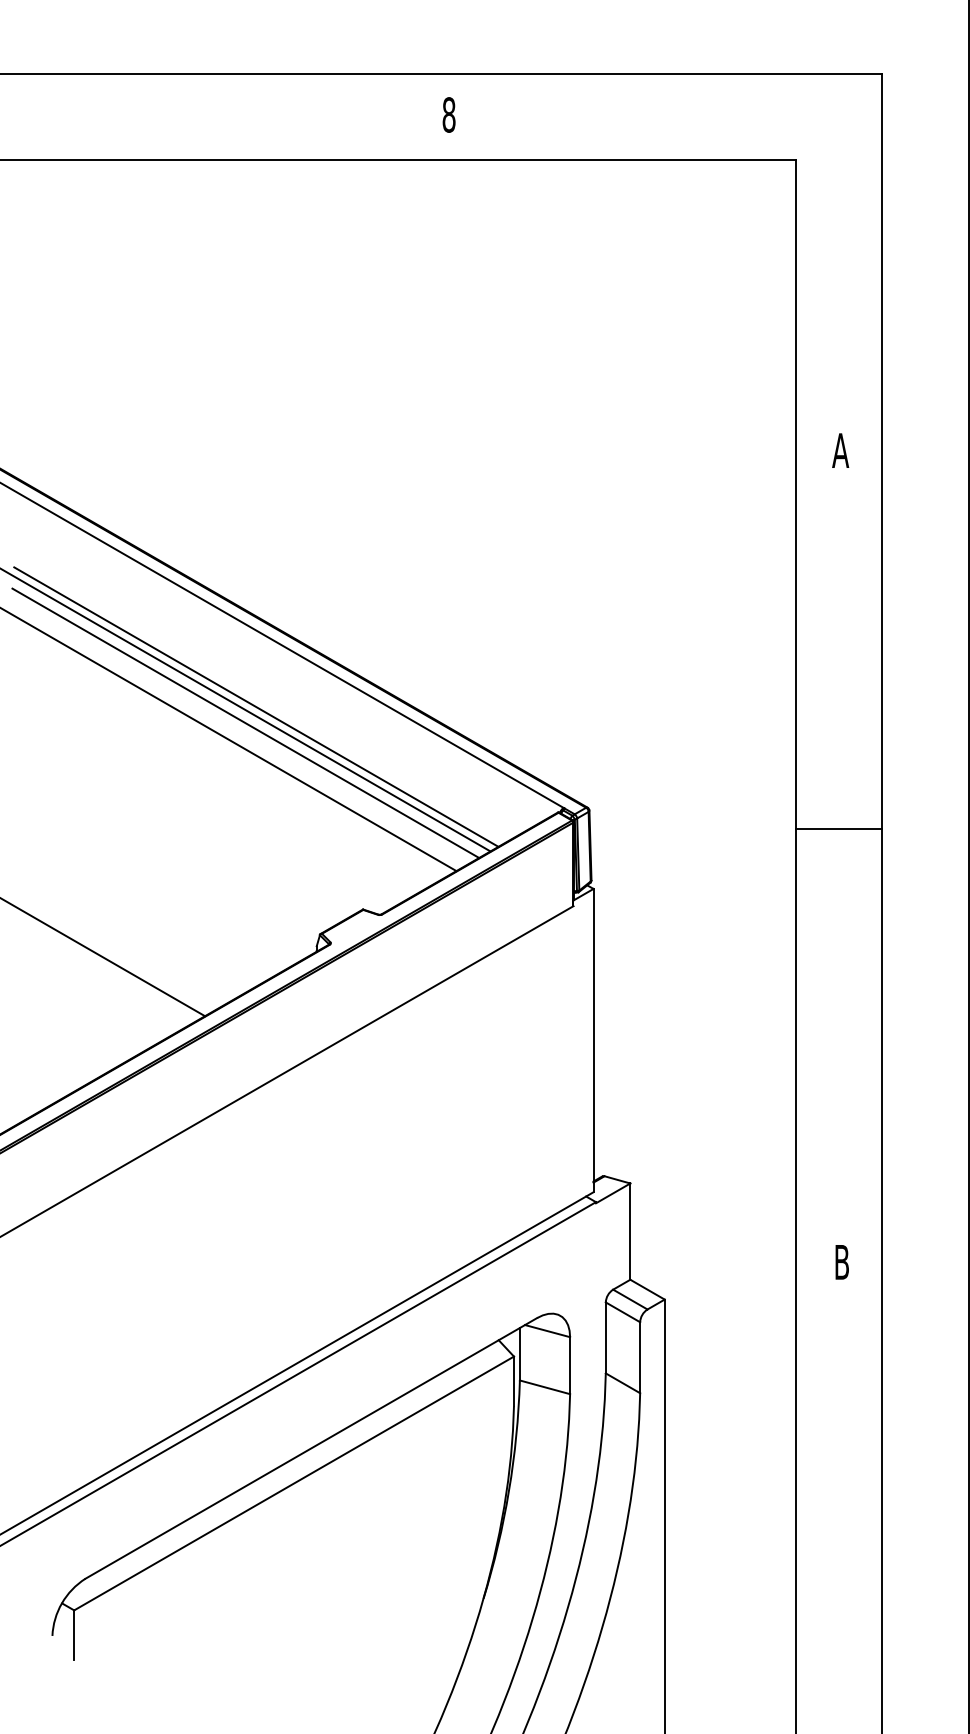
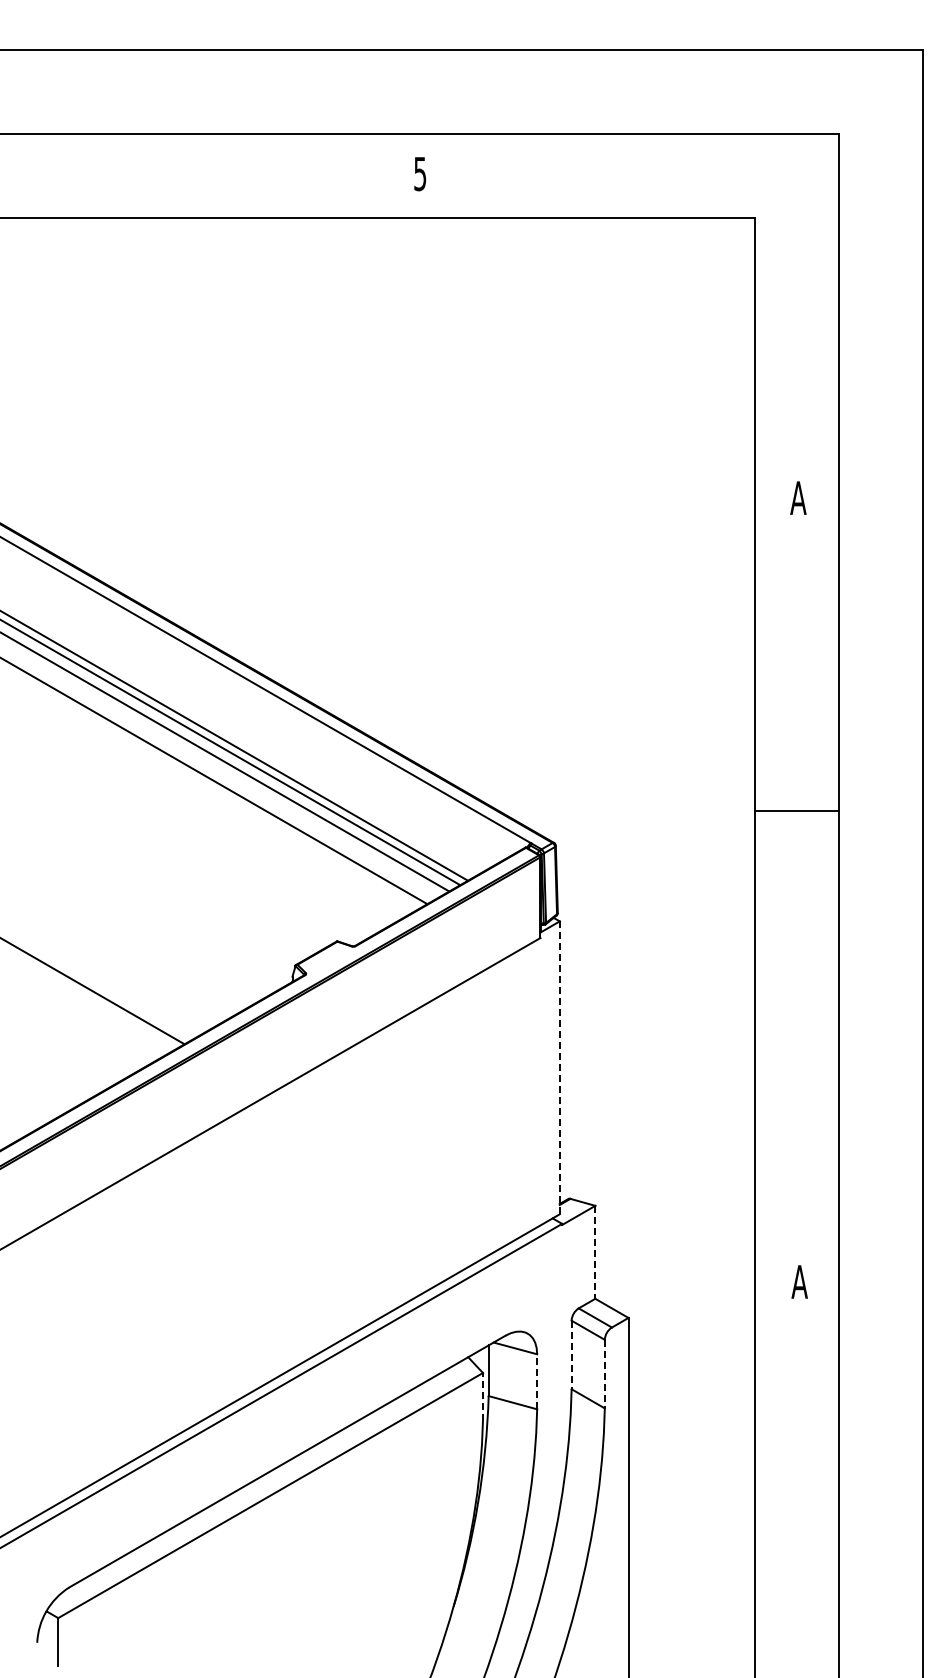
text: (449, 114) -> (420, 173), 8 -> 5
line: (838, 828) -> (796, 811), moved
line: (593, 1041) -> (559, 1068), solid -> dashed
line: (630, 1231) -> (595, 1252), solid -> dashed
text: (841, 1261) -> (799, 1281), B -> A
line: (605, 1338) -> (571, 1355), solid -> dashed
line: (639, 1358) -> (604, 1374), solid -> dashed
line: (570, 1365) -> (537, 1381), solid -> dashed
line: (513, 1380) -> (482, 1396), solid -> dashed

